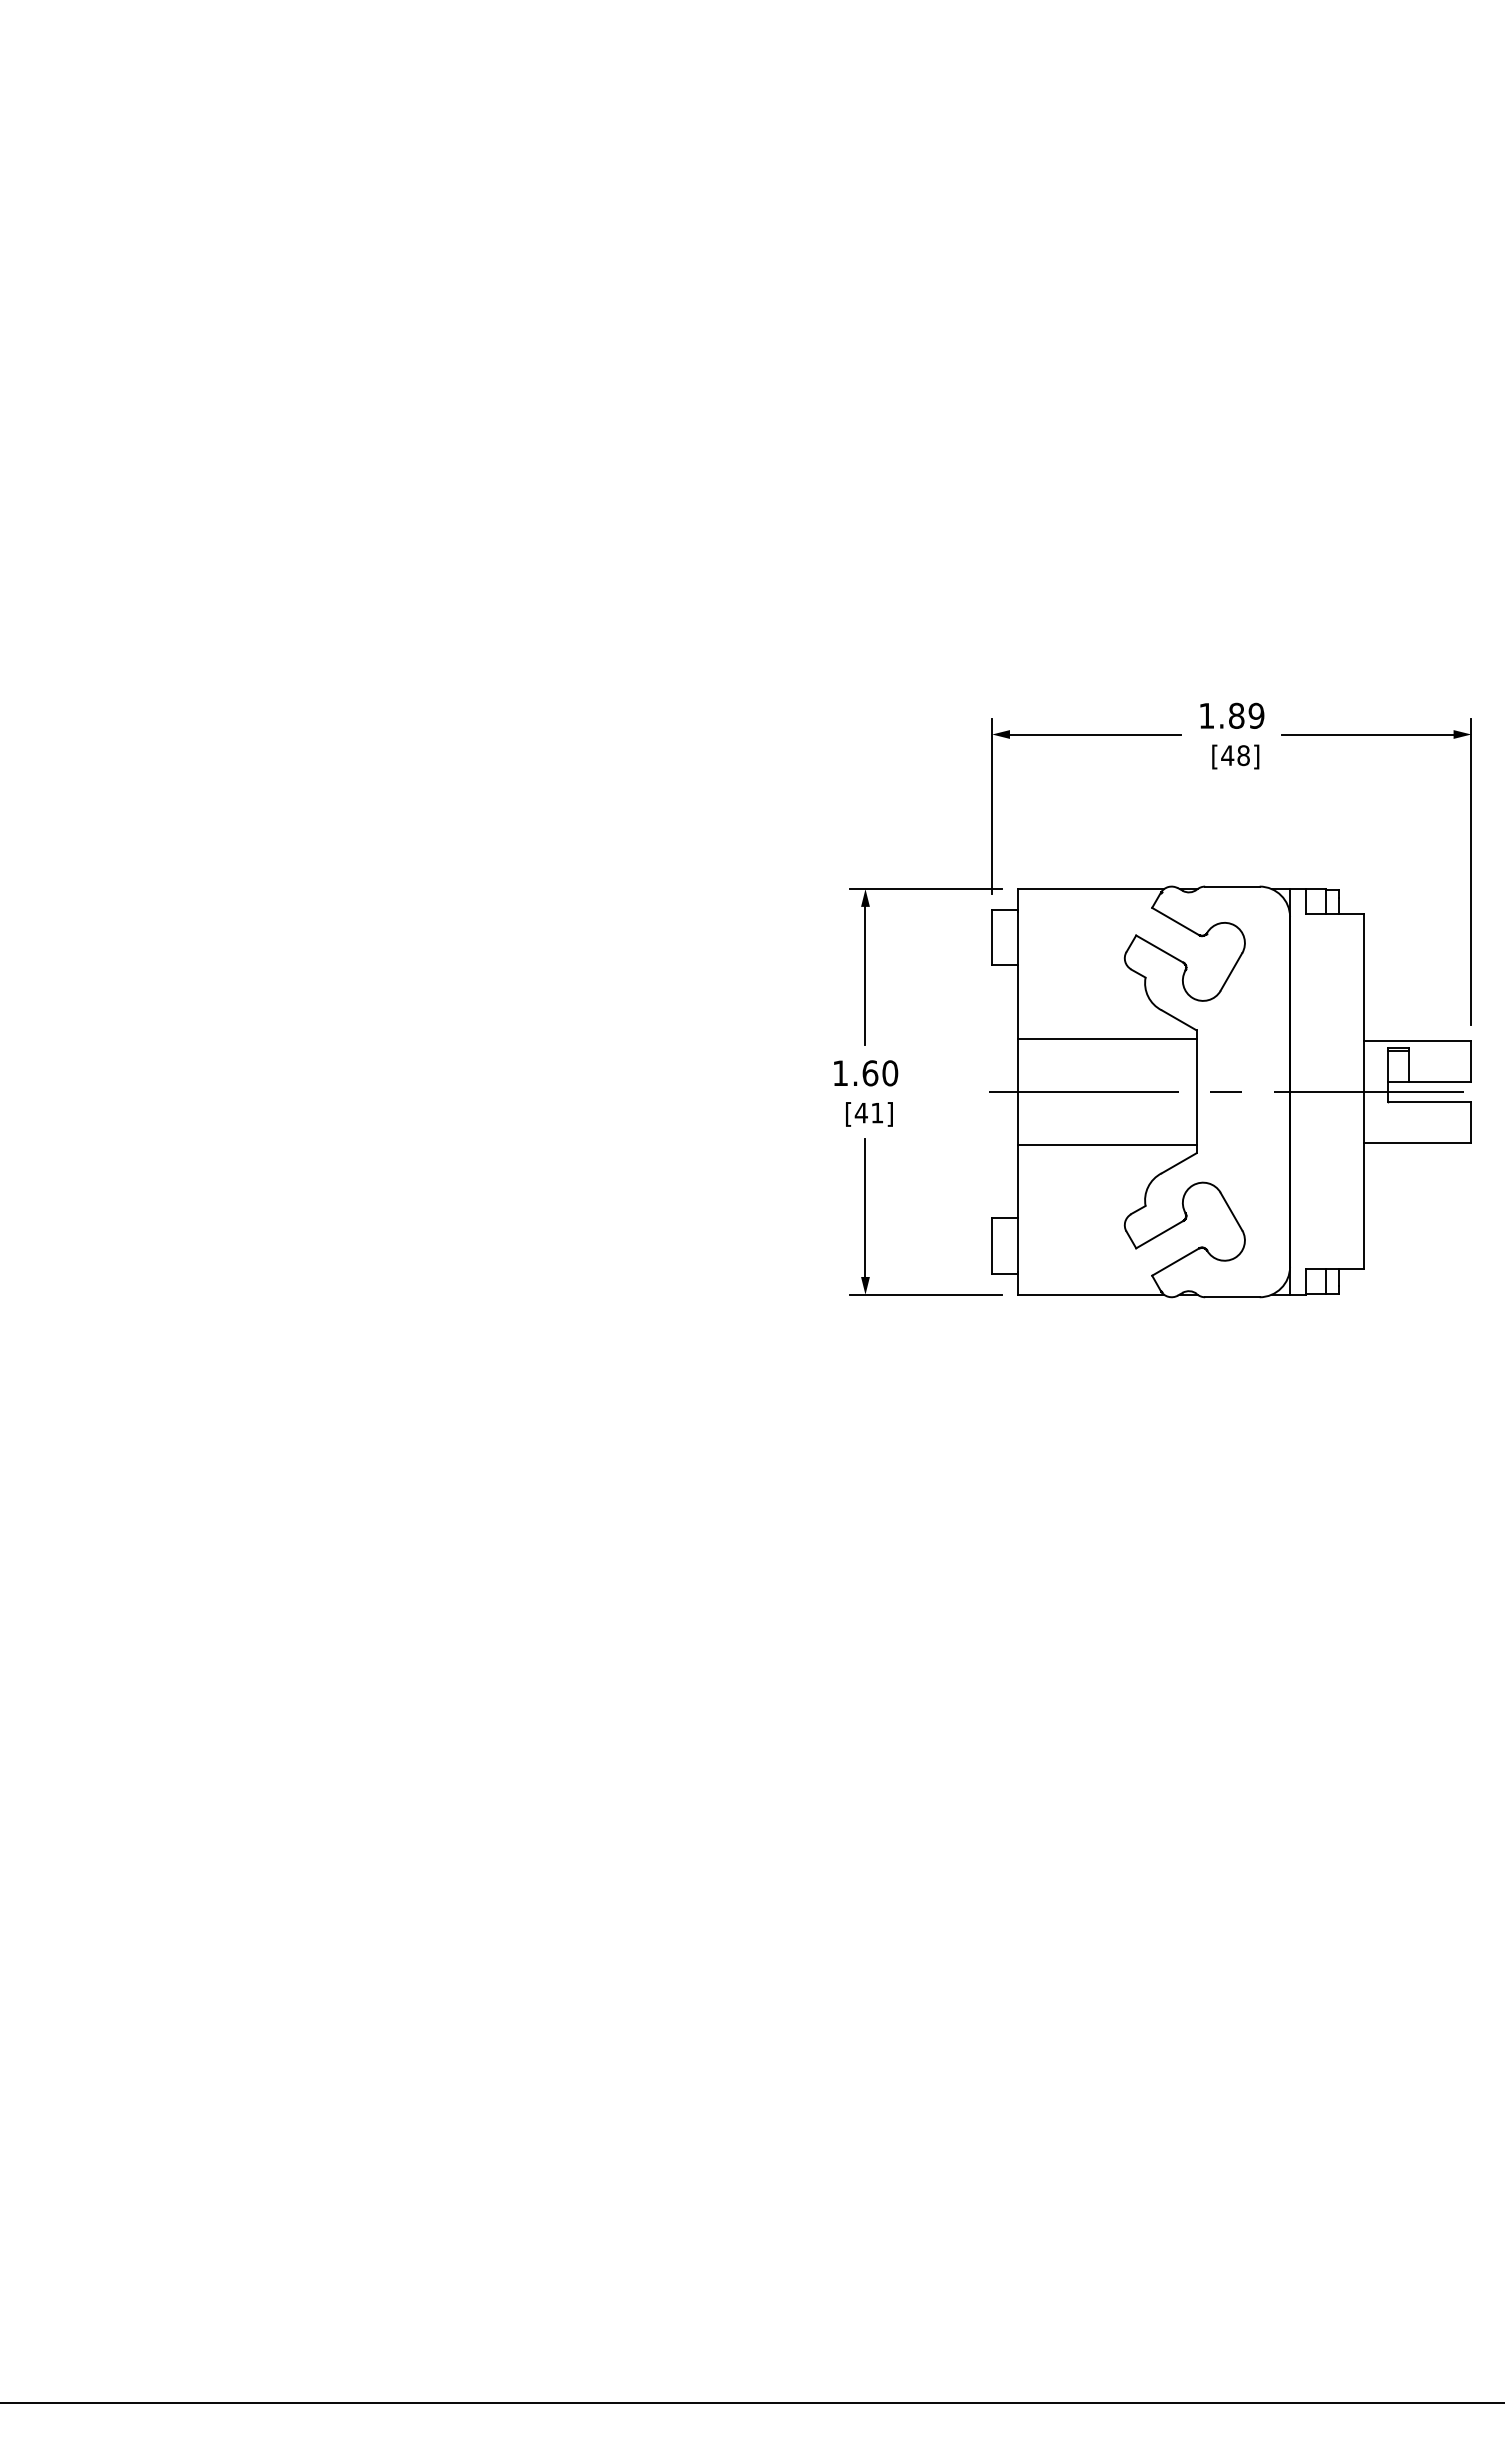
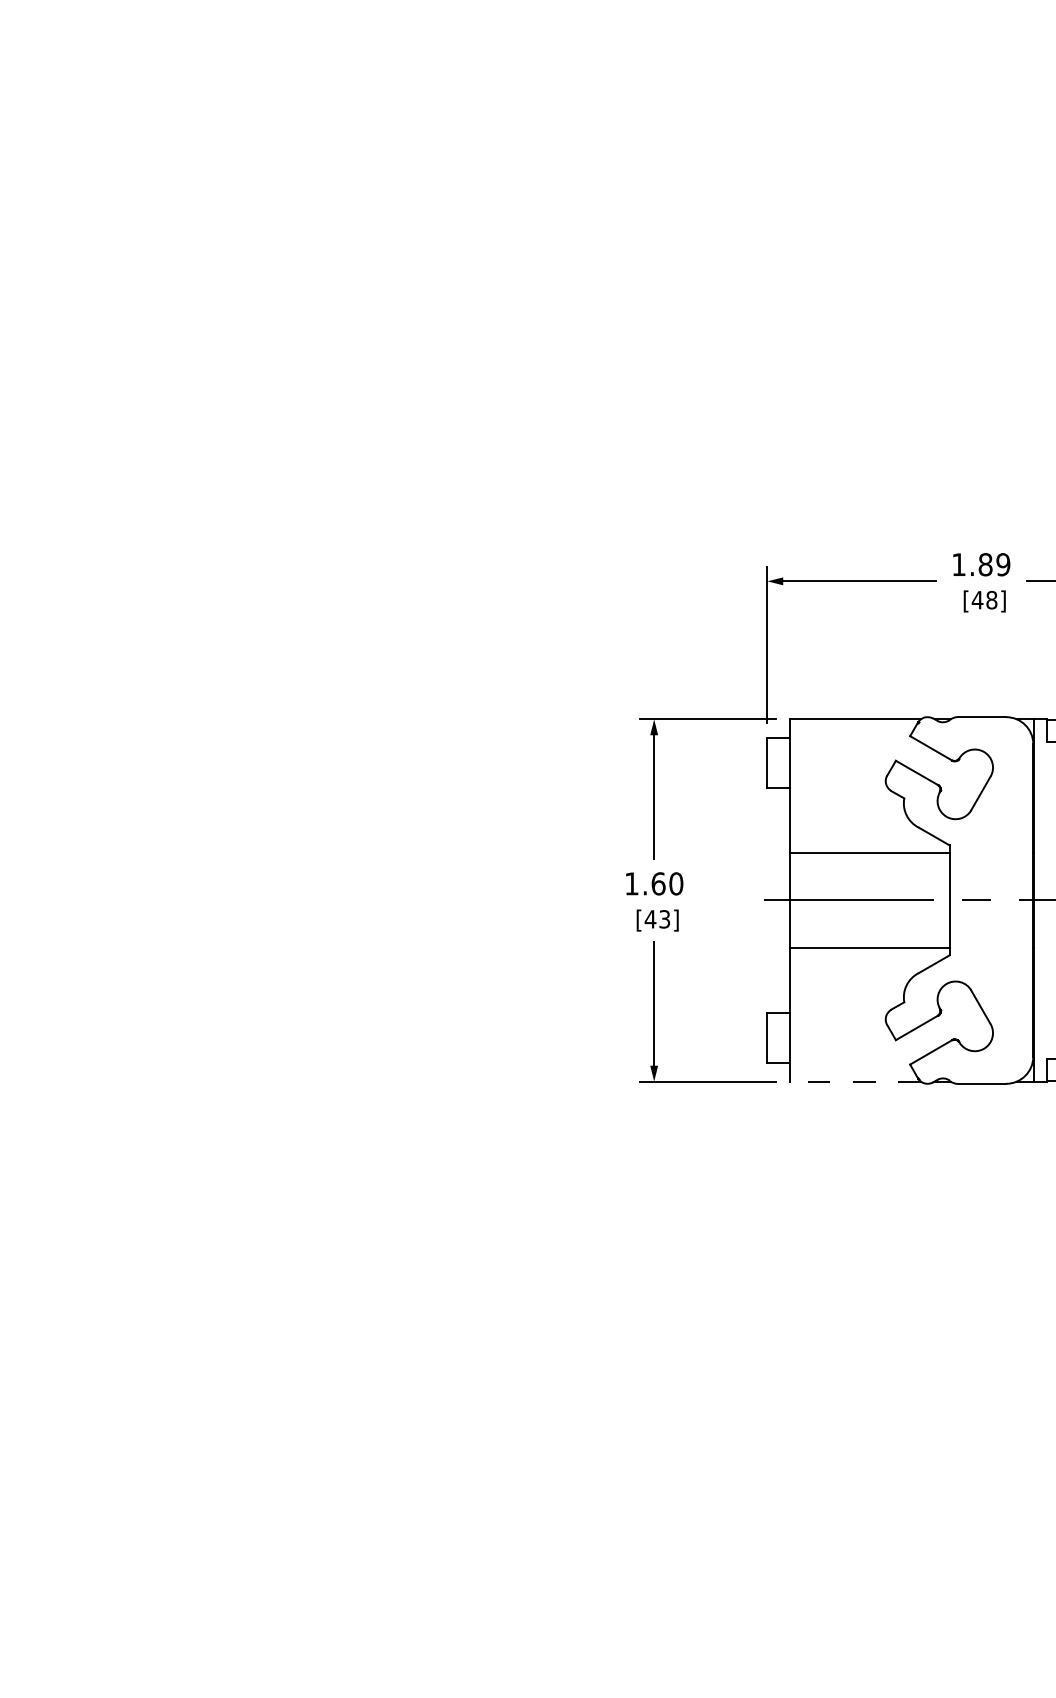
text: (877, 1112) -> (664, 918), [41] -> [43]
line: (1090, 1294) -> (855, 1081), solid -> dashed

